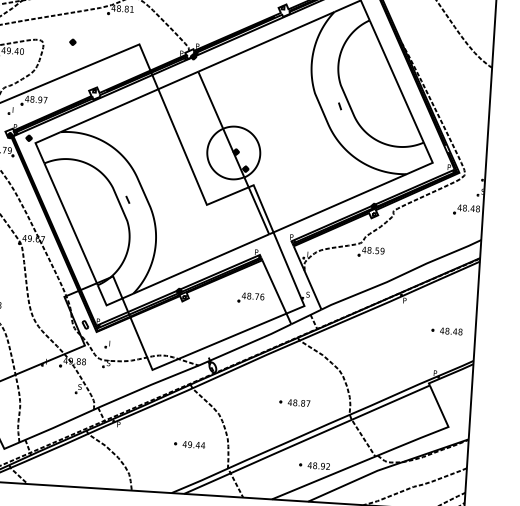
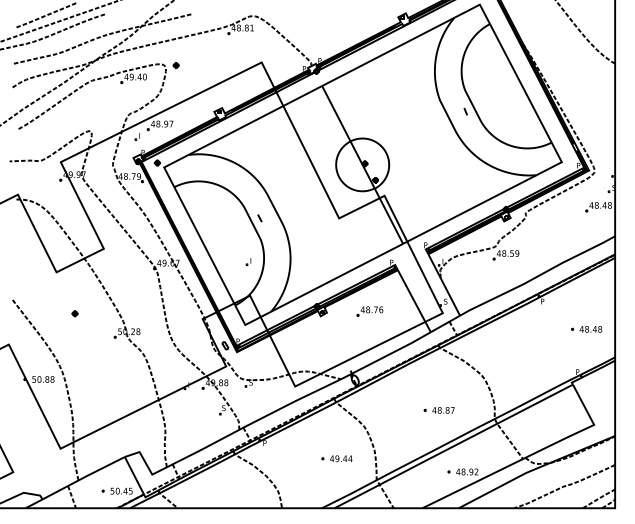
part: (72, 42) -> (175, 65), moved
part: (250, 297) -> (369, 311), moved
part: (107, 344) -> (248, 261), moved

